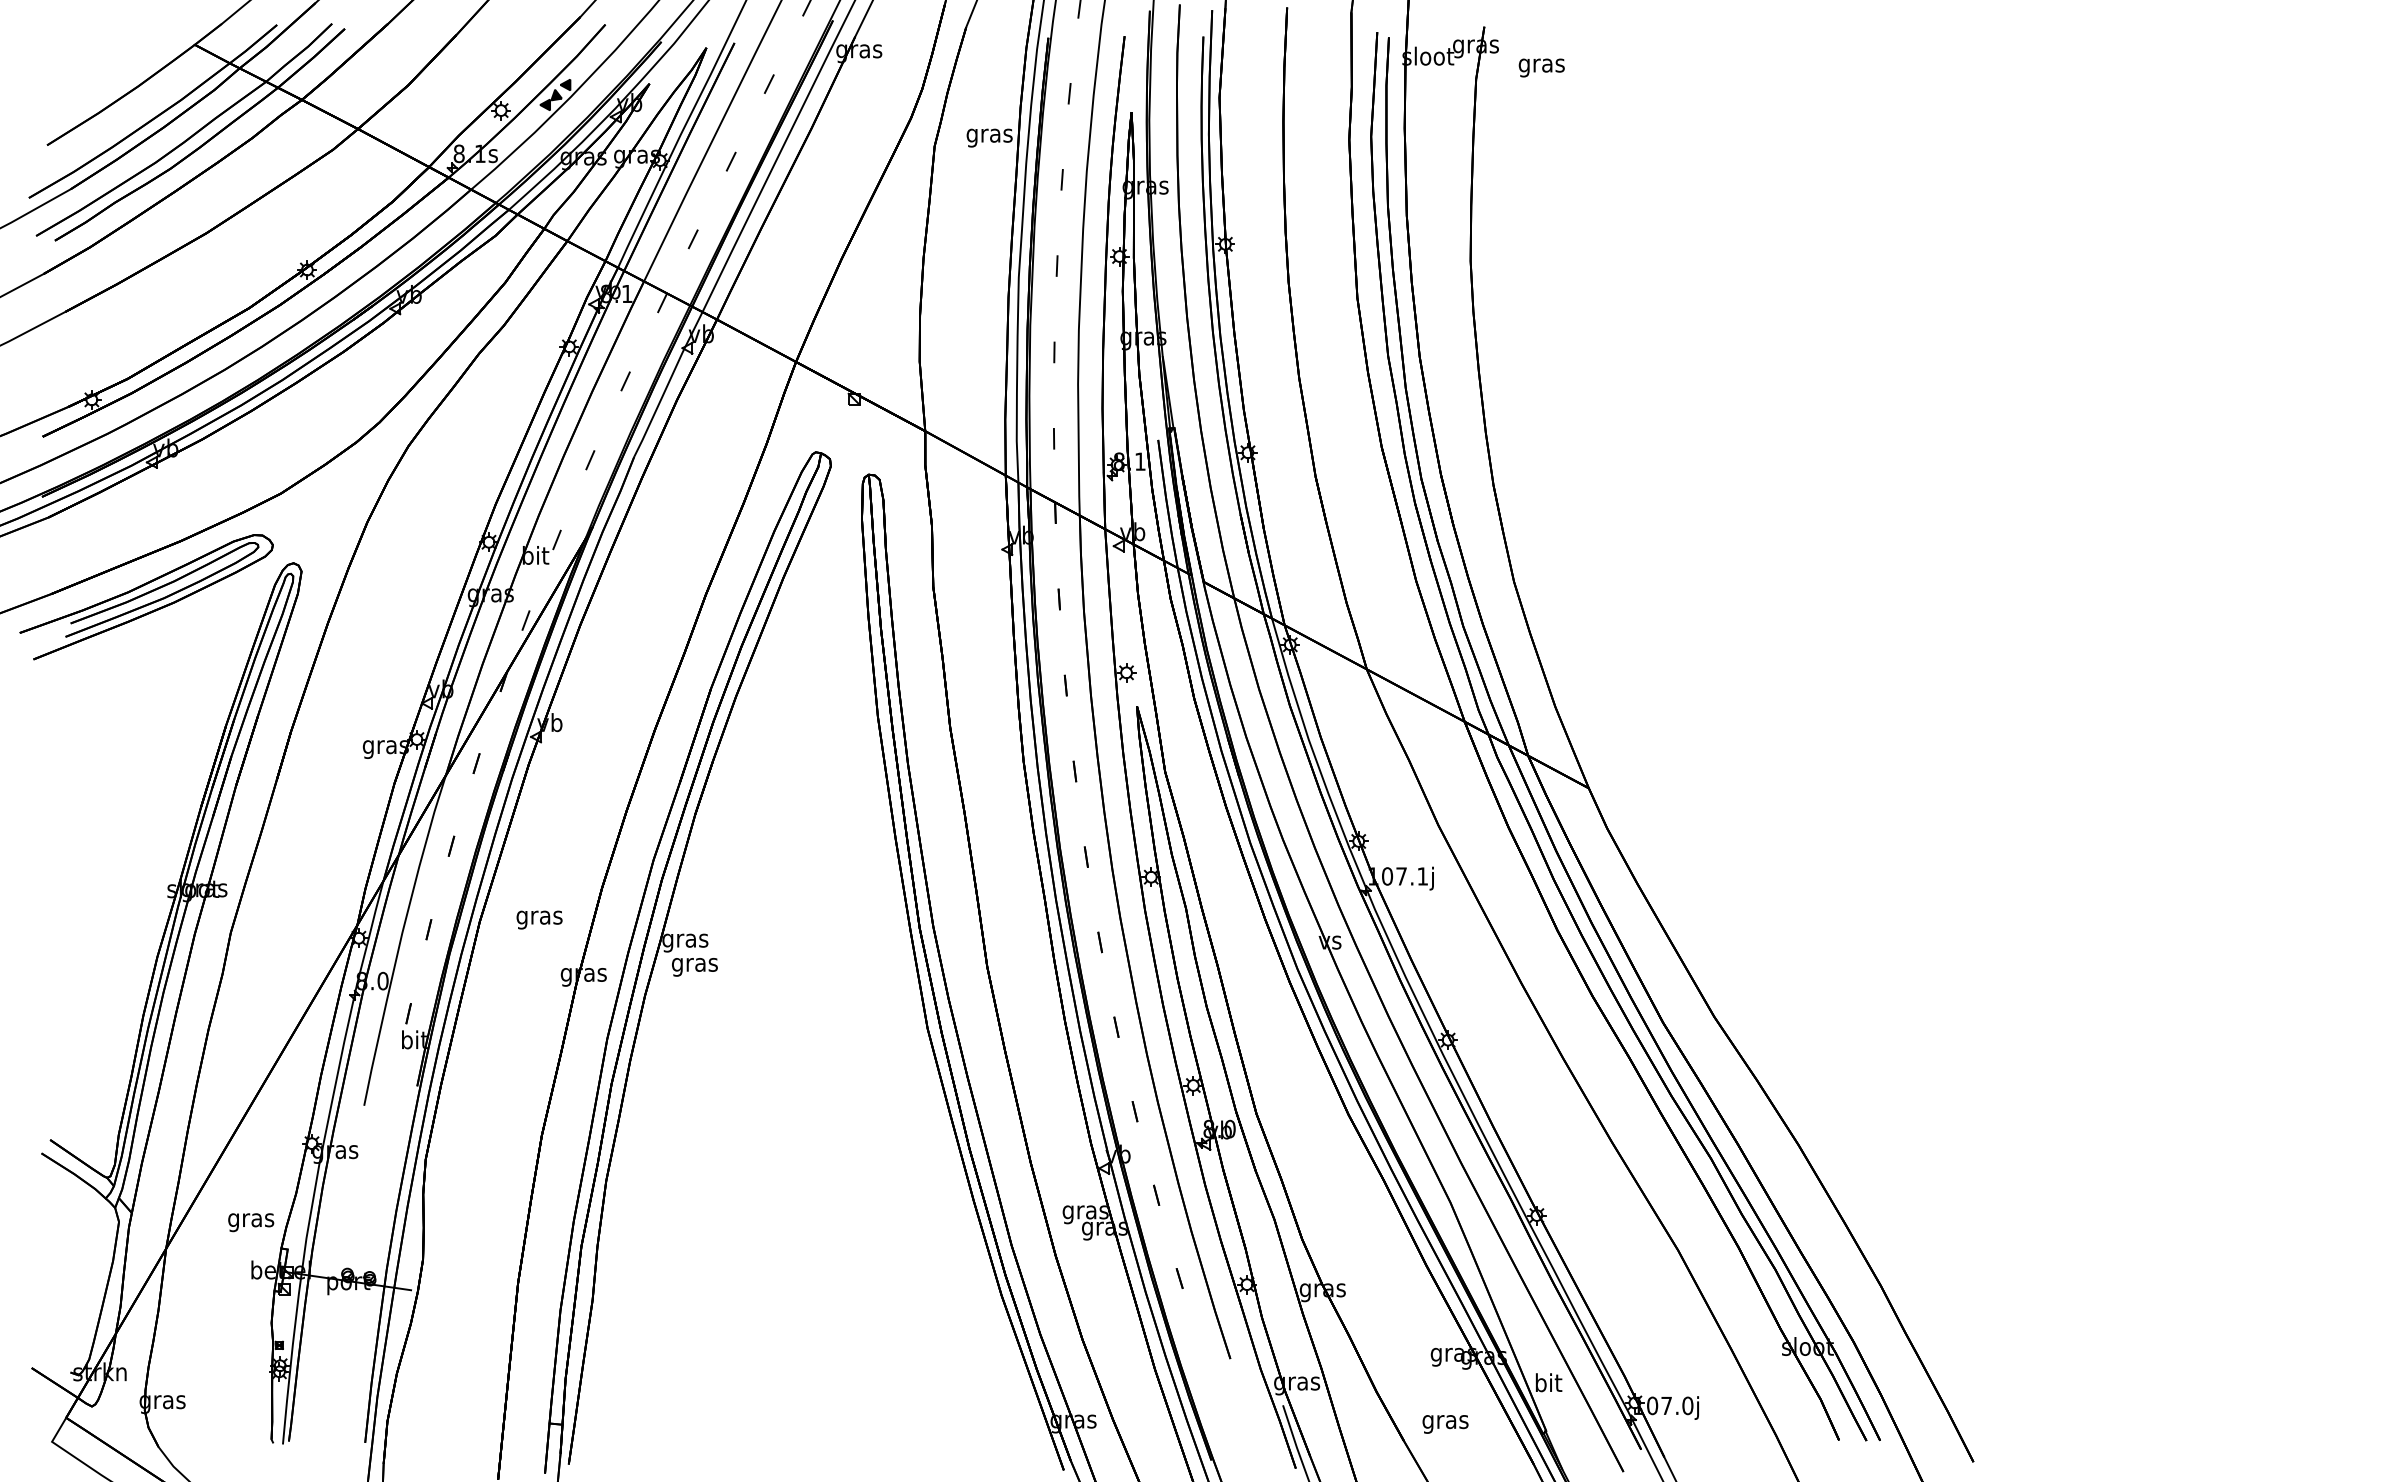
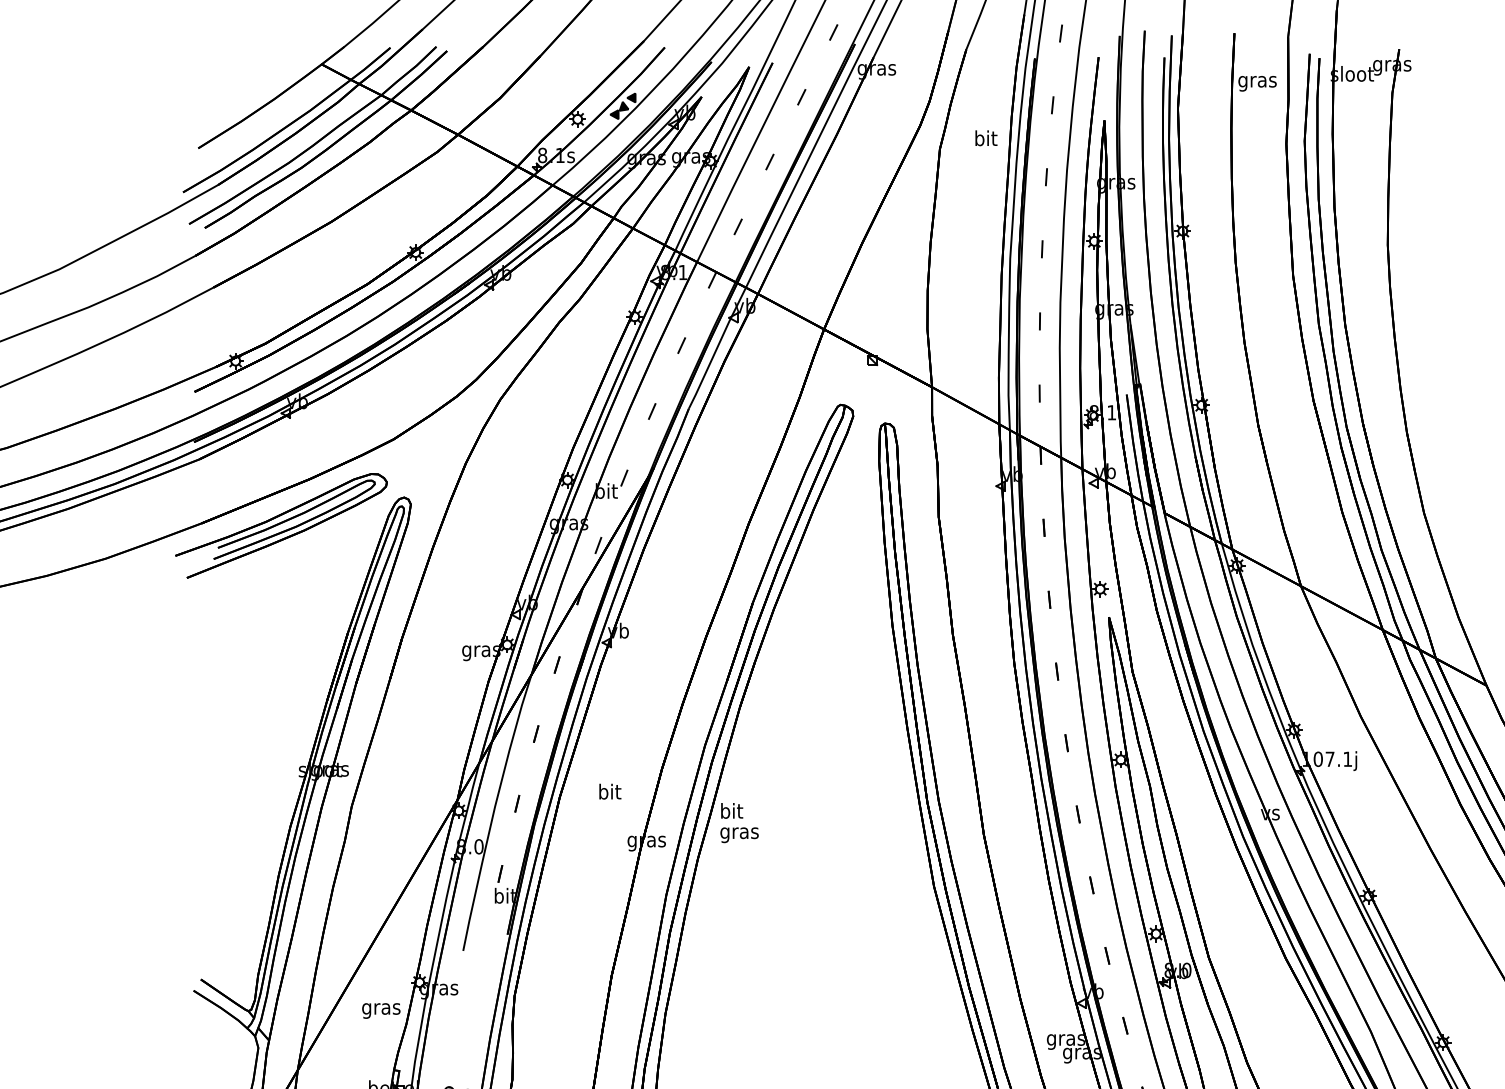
text: (1541, 67) -> (1257, 83), moved
text: (989, 135) -> (985, 140), gras -> bit
text: (539, 917) -> (609, 793), gras -> bit
text: (685, 940) -> (731, 812), gras -> bit
text: (251, 1222) -> (381, 1010), moved

